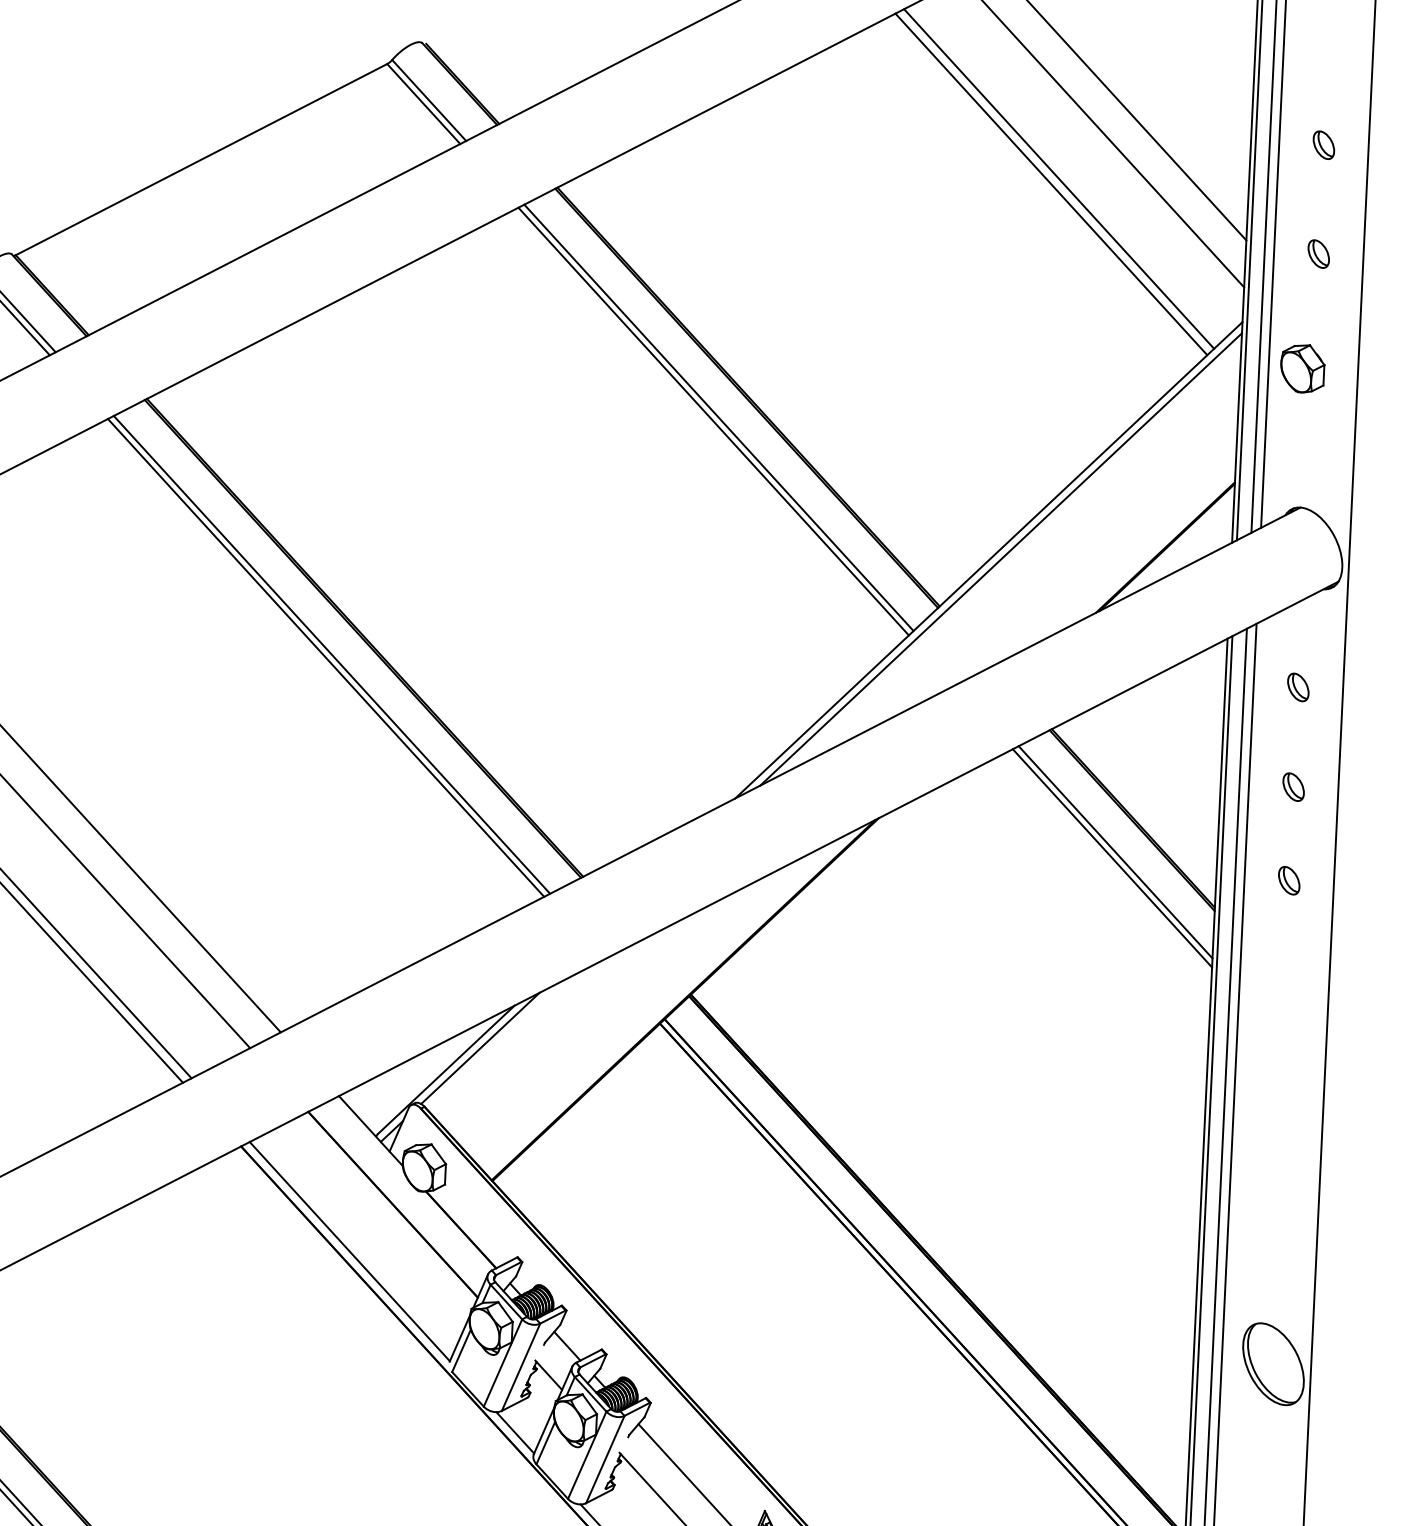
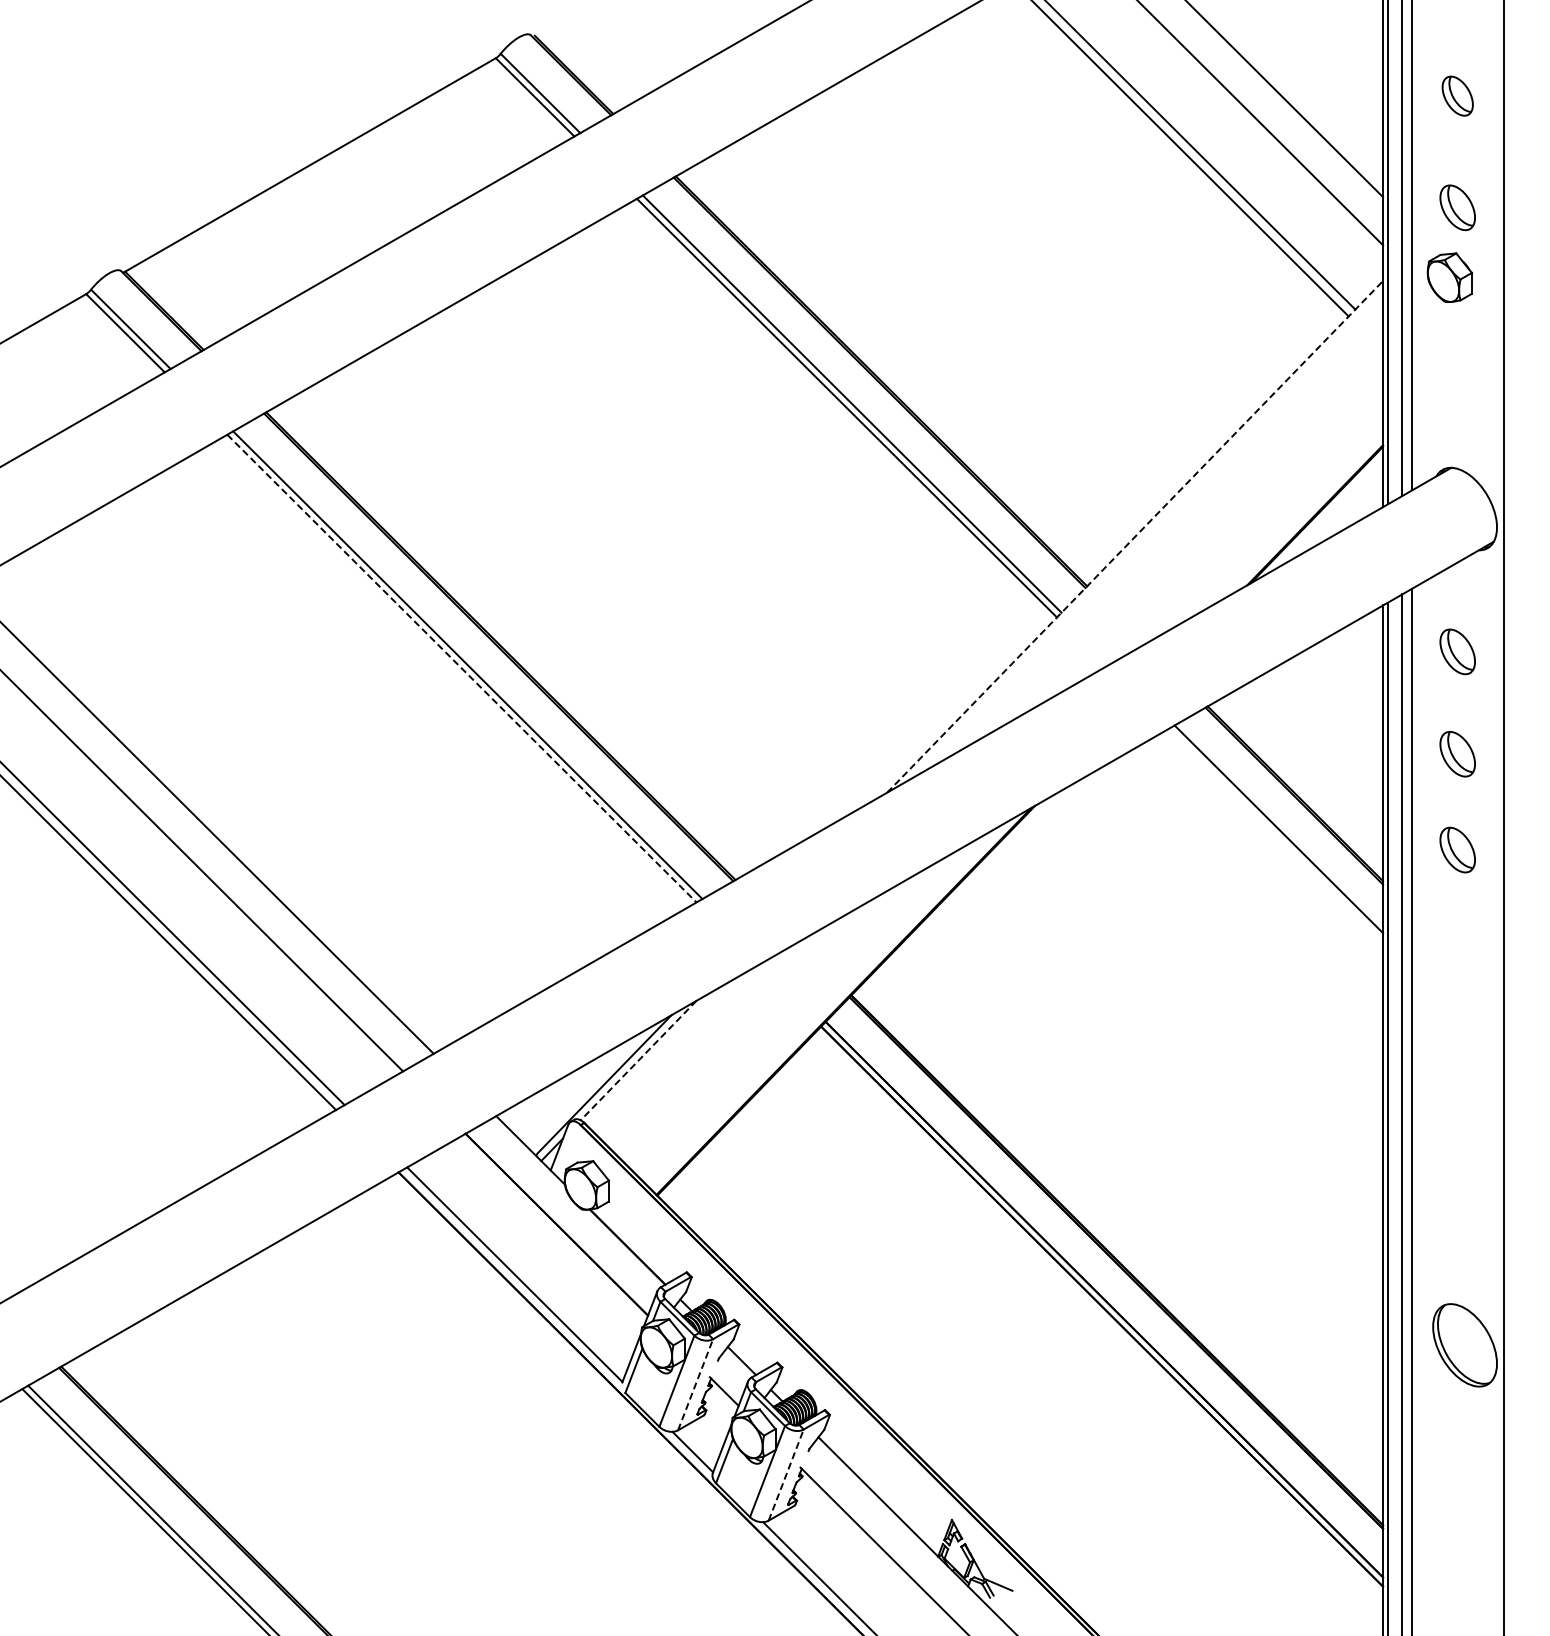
part: (1323, 144) -> (1457, 95), size x1.4
part: (1318, 253) -> (1457, 207), size x1.6
part: (1302, 368) -> (1449, 277), moved
line: (1000, 559) -> (1147, 535), removed
line: (989, 560) -> (1135, 536), solid -> dashed
line: (326, 657) -> (462, 668), solid -> dashed
part: (1298, 687) -> (1457, 651), size x1.6
part: (1293, 786) -> (1457, 753), size x1.6
line: (1112, 858) -> (1275, 835), removed
part: (1288, 880) -> (1457, 849), size x1.6
line: (480, 1048) -> (638, 1060), solid -> dashed
line: (520, 1367) -> (695, 1384), solid -> dashed
line: (605, 1459) -> (786, 1475), solid -> dashed

